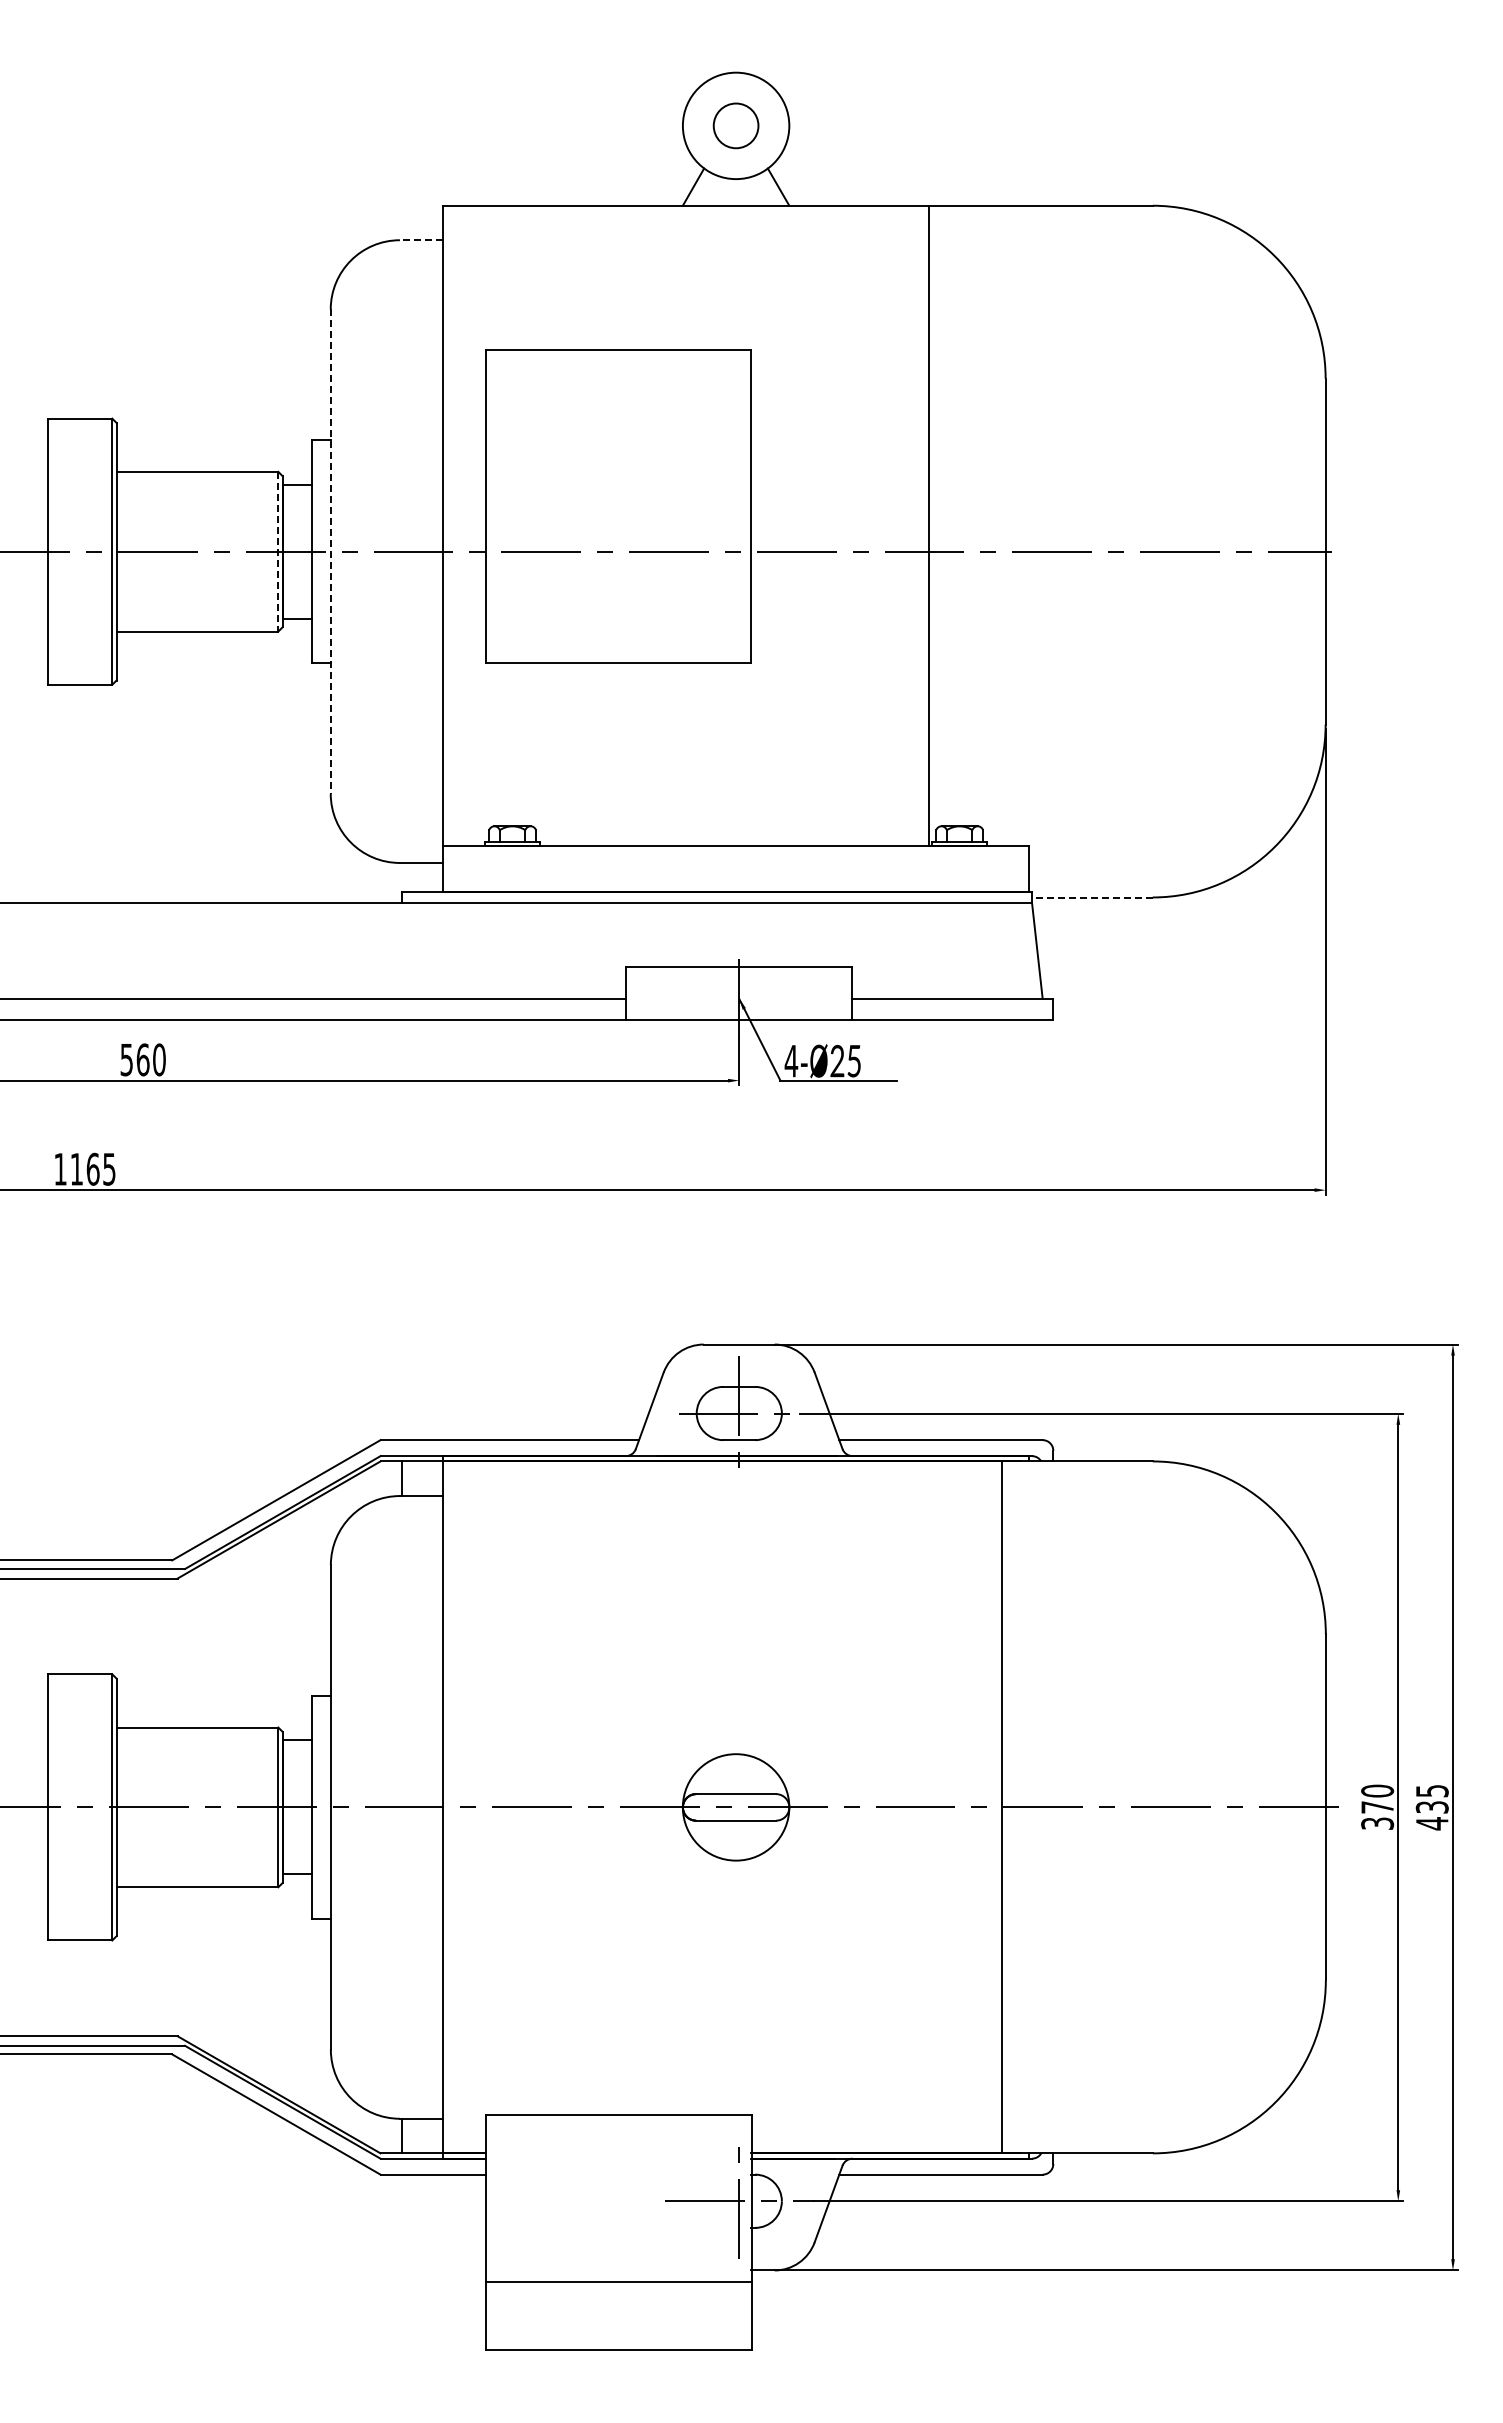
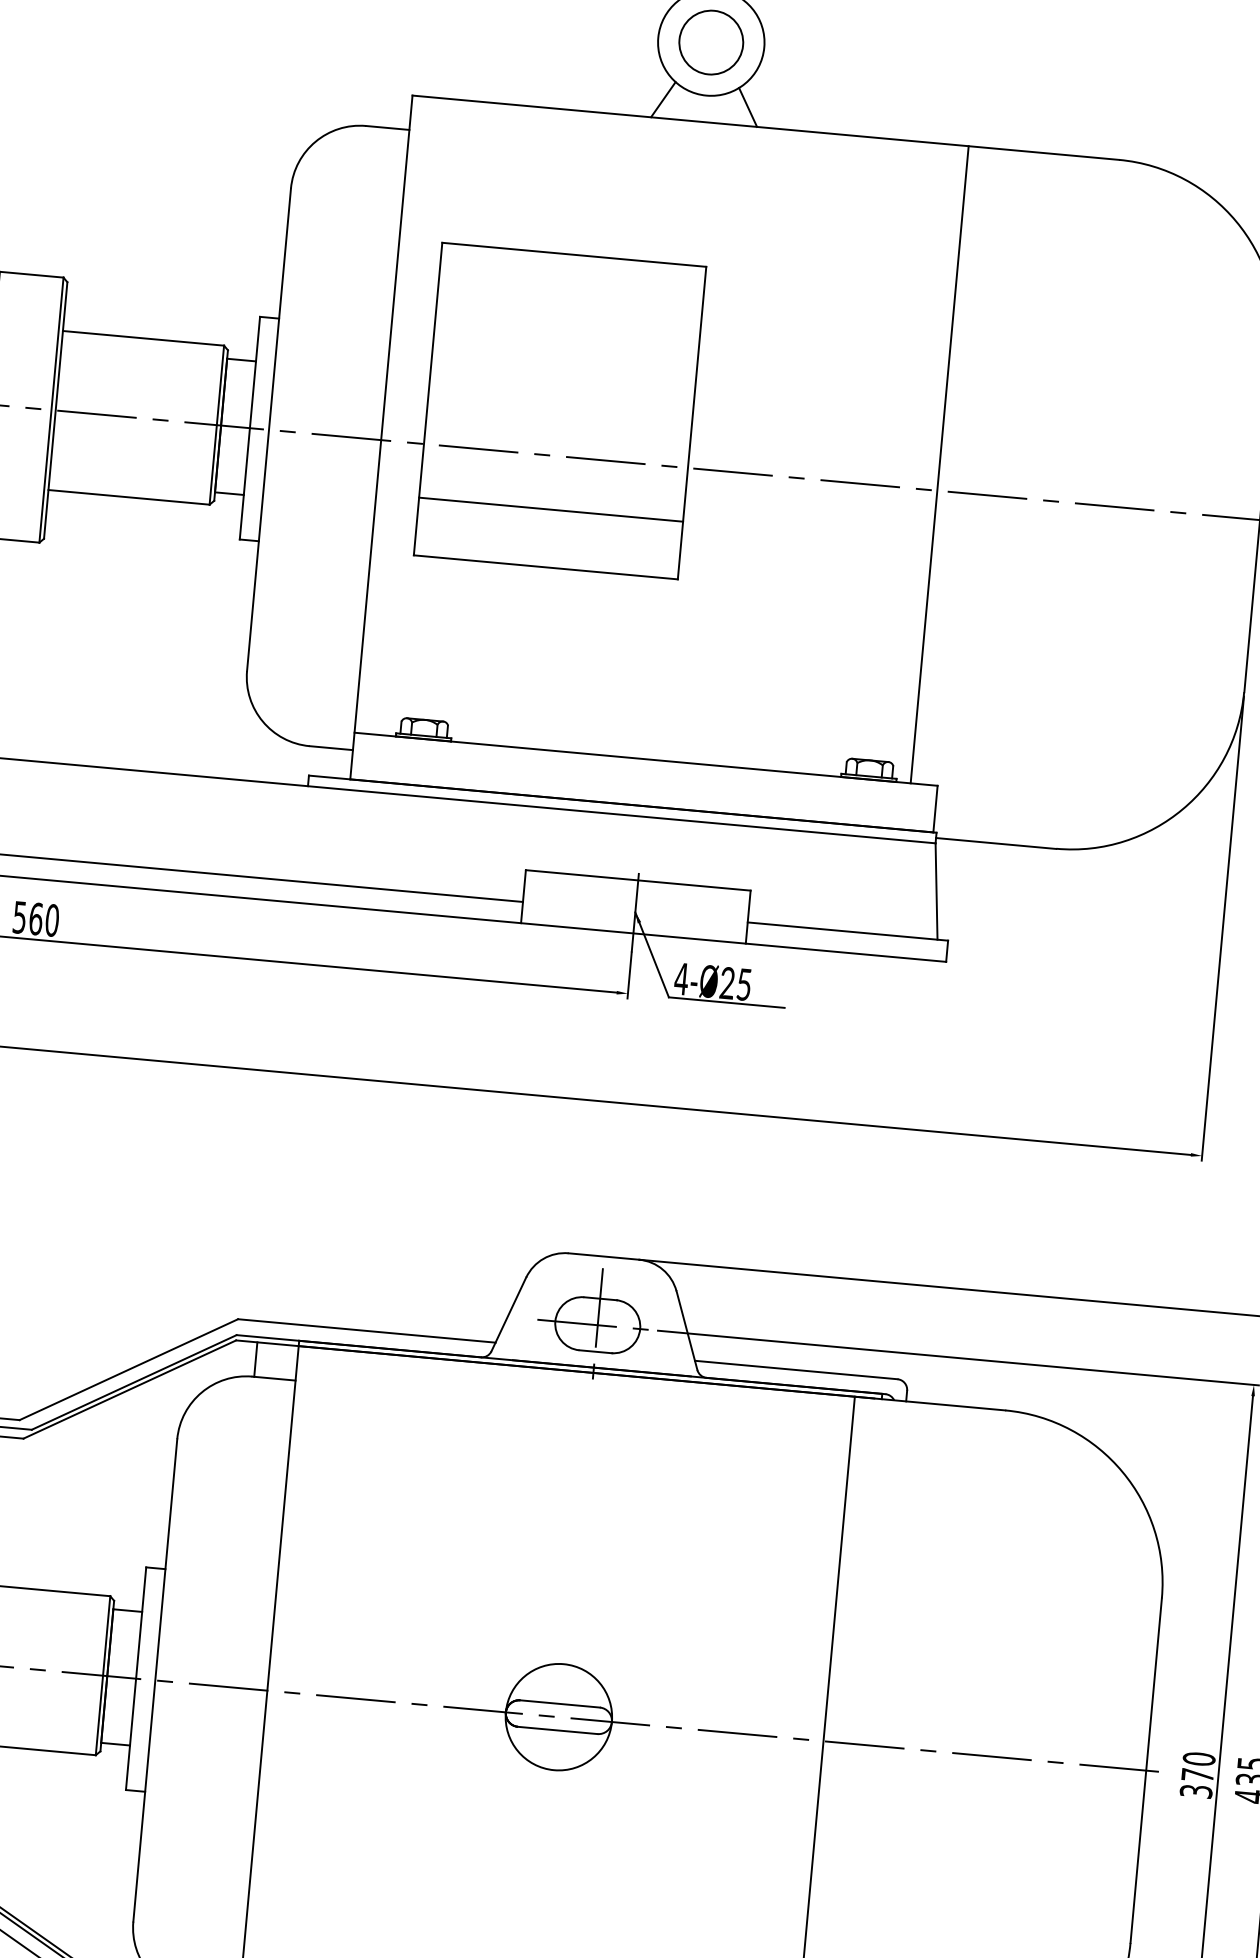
circle: (736, 125) -> (711, 42), size x1.43
line: (421, 240) -> (387, 128), dashed -> solid
line: (928, 525) -> (939, 464), moved
line: (278, 551) -> (217, 424), dashed -> solid
line: (330, 552) -> (268, 430), dashed -> solid
line: (618, 605) -> (550, 509), added
line: (1091, 897) -> (995, 843), dashed -> solid

